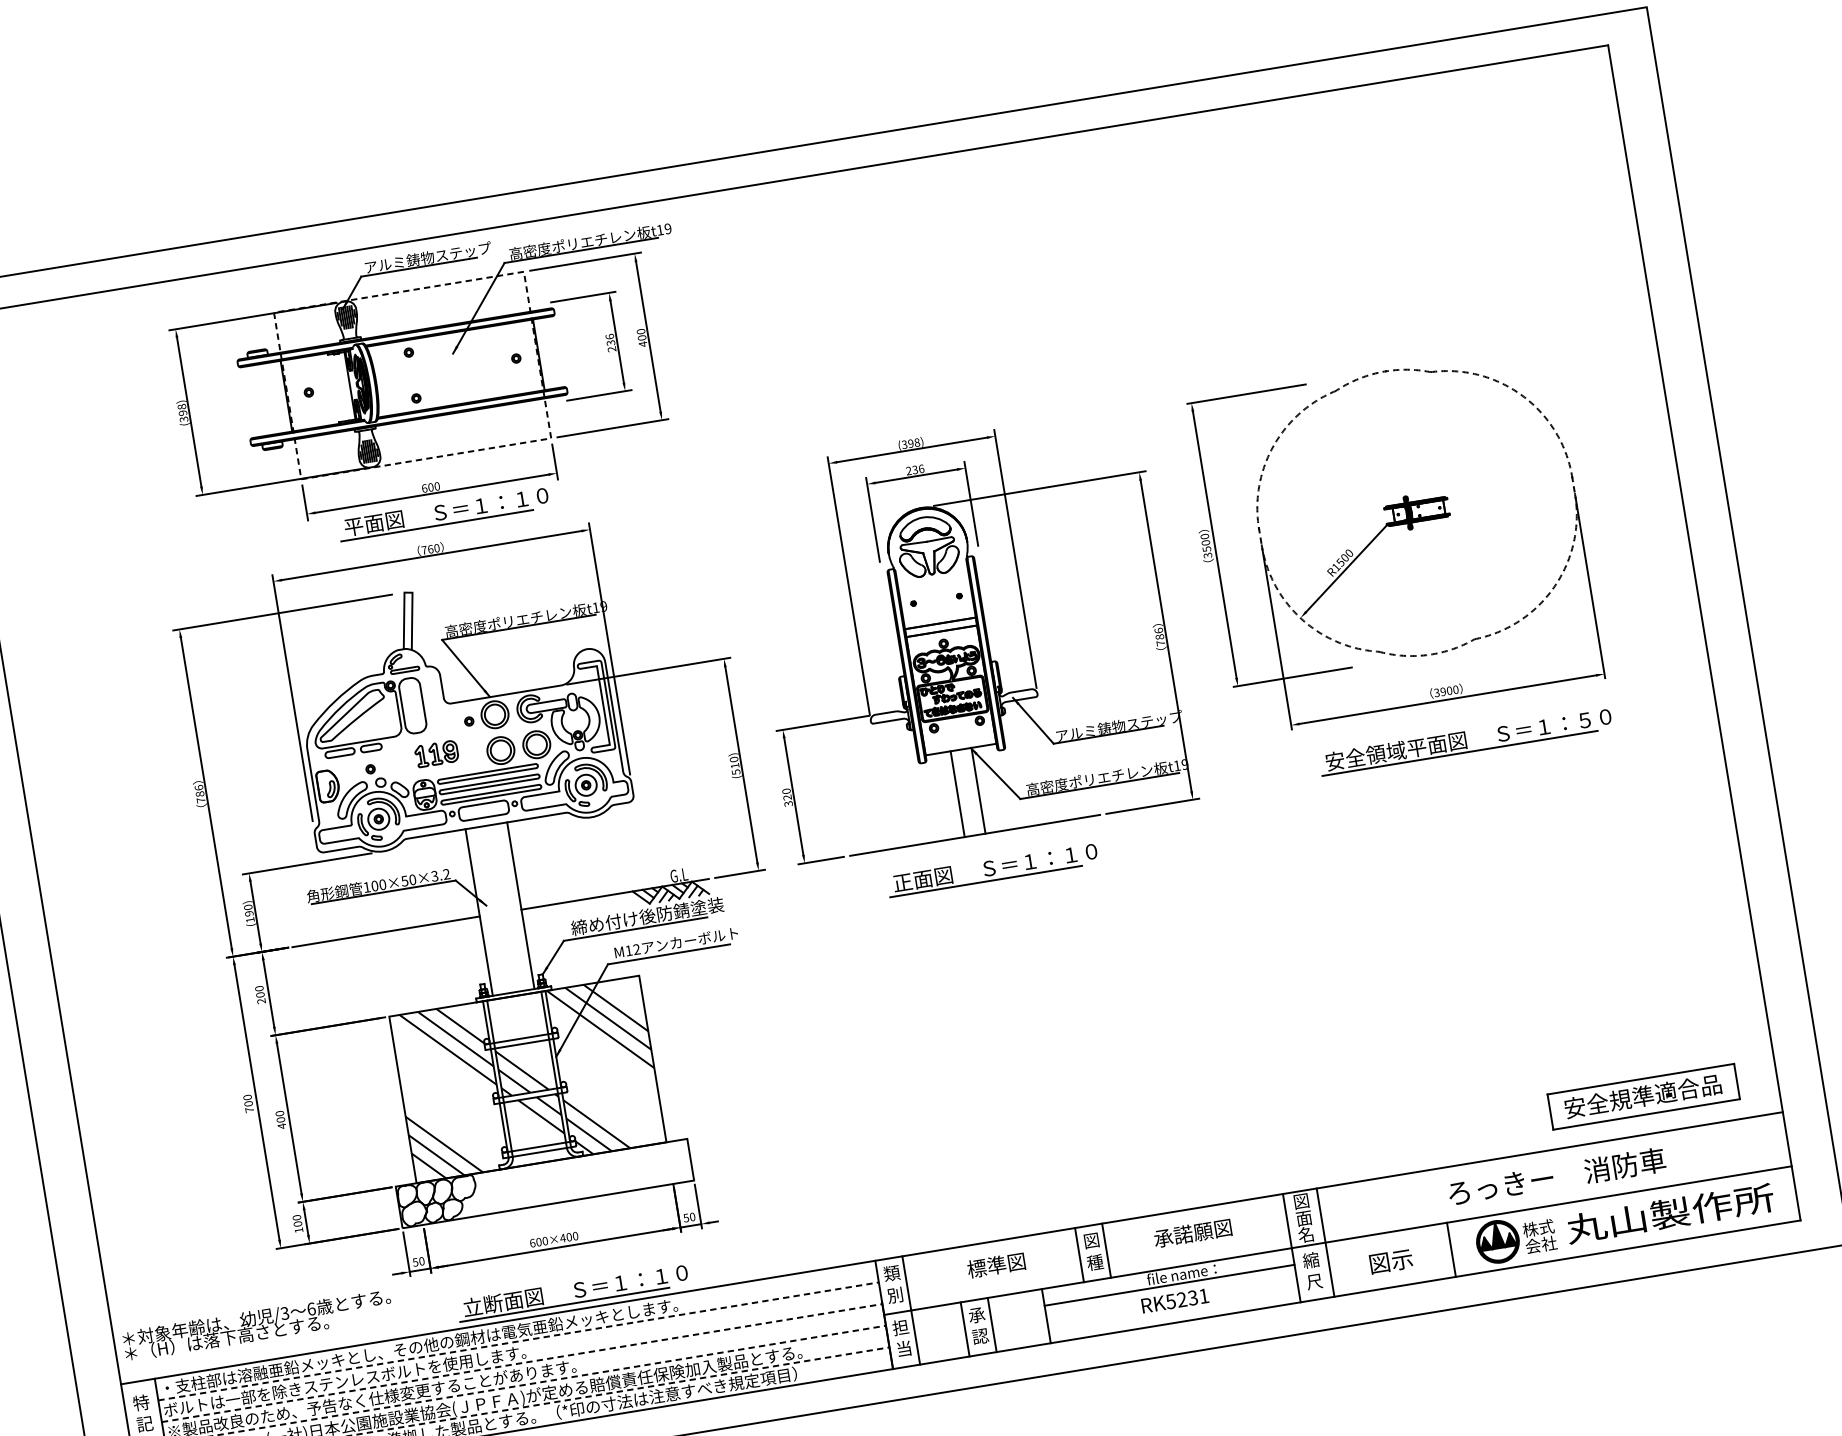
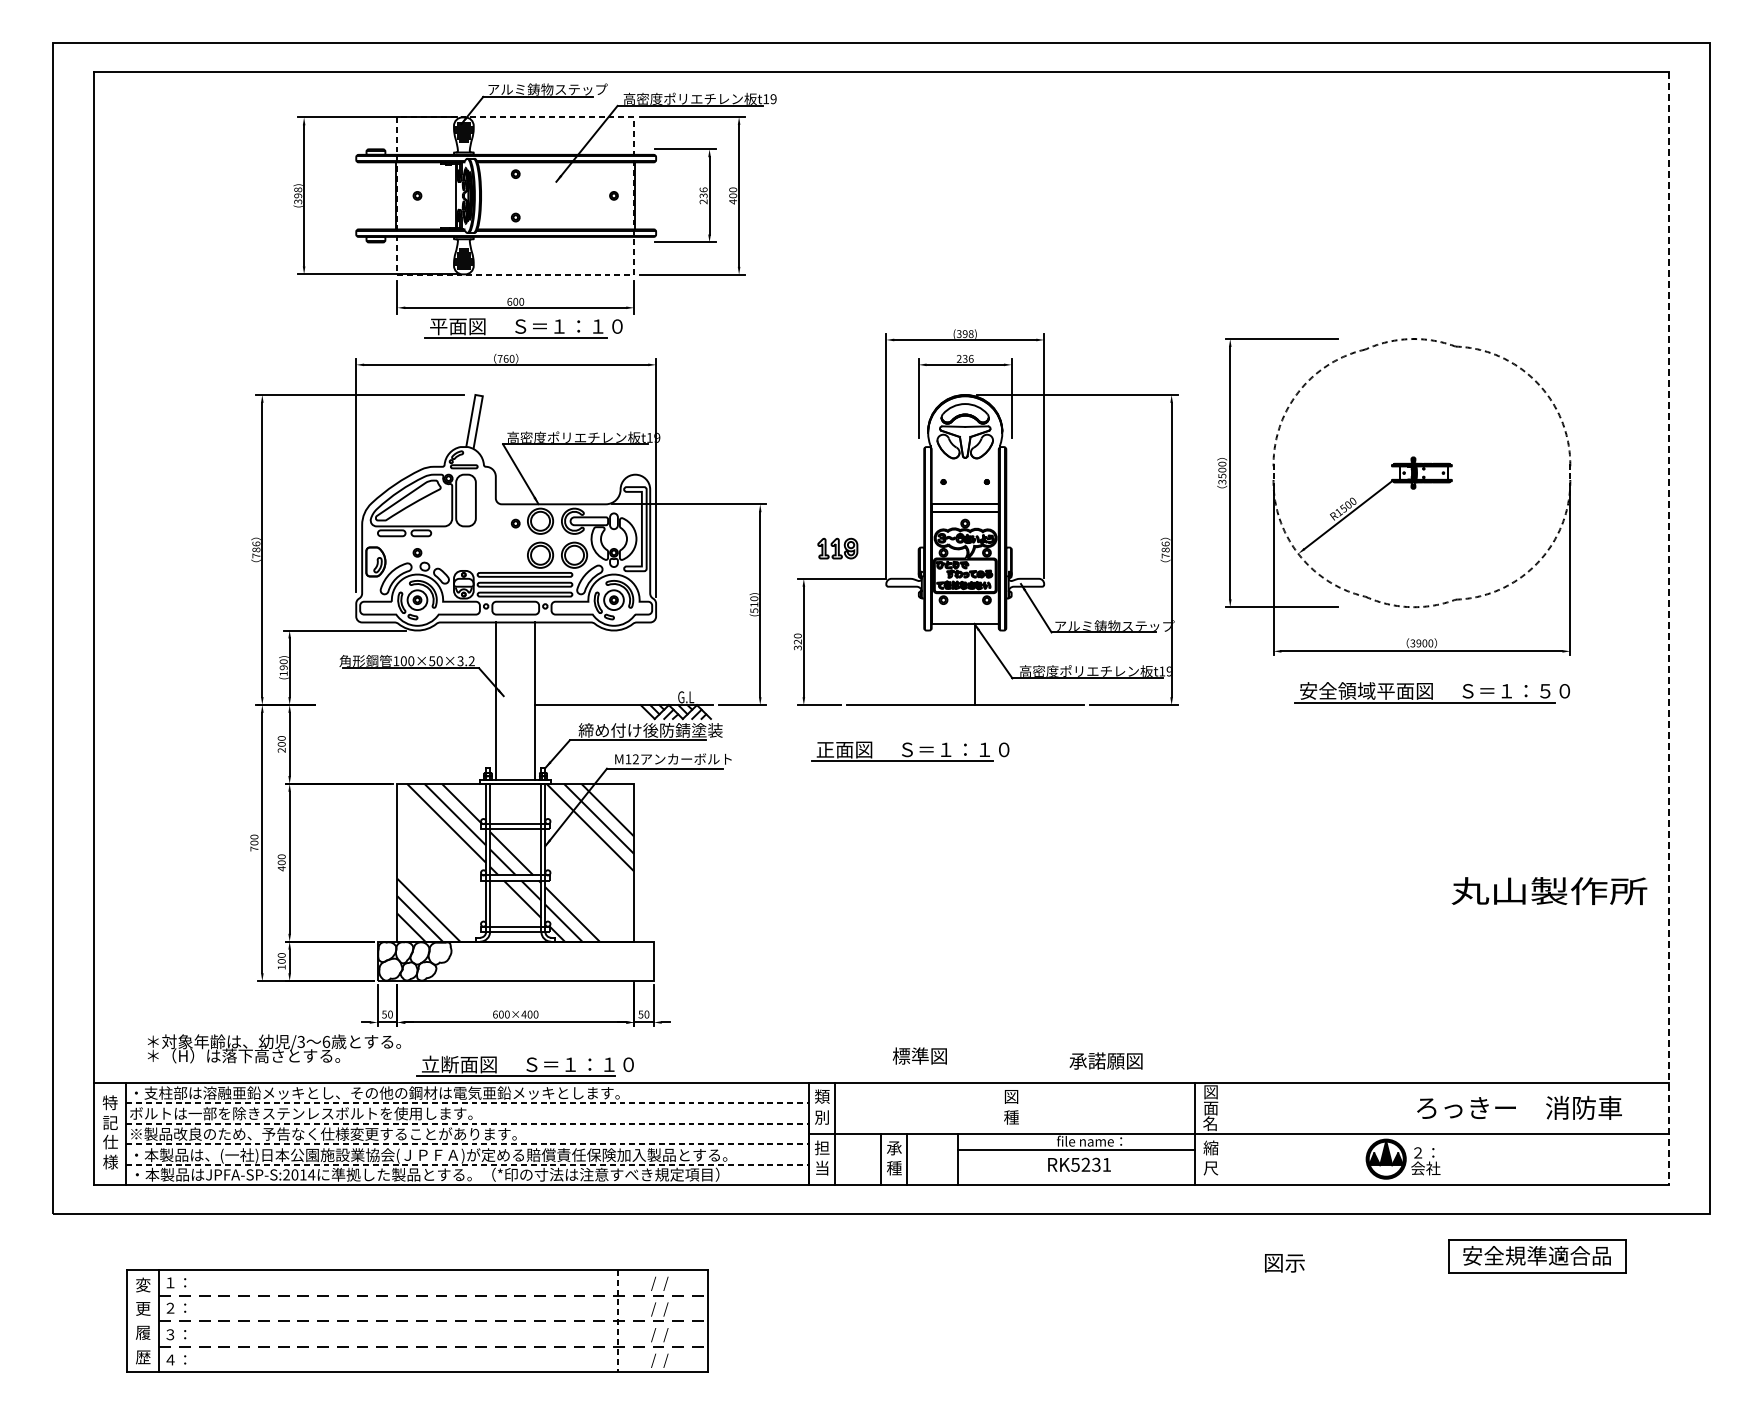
line: (1704, 632) -> (1668, 628), solid -> dashed
part: (436, 753) -> (837, 548), moved
line: (957, 794) -> (955, 664), removed
part: (992, 869) -> (910, 751), moved
line: (386, 932) -> (407, 705), removed
part: (1643, 1096) -> (1537, 1256), moved
text: (1556, 1176) -> (1519, 1107), moved
text: (1670, 1213) -> (1549, 891), moved
text: (1538, 1228) -> (1425, 1152), 株式 -> ２：
text: (1192, 1232) -> (1105, 1060), moved
line: (1325, 1242) -> (1227, 1133), removed
line: (1451, 1249) -> (1342, 1159), removed
line: (1106, 1250) -> (1023, 1107), removed
line: (1079, 1254) -> (998, 1107), removed
text: (1390, 1261) -> (1284, 1263), moved
text: (995, 1264) -> (919, 1055), moved
text: (257, 1324) -> (274, 1048), moved
text: (980, 1336) -> (894, 1168), 認 -> 種

